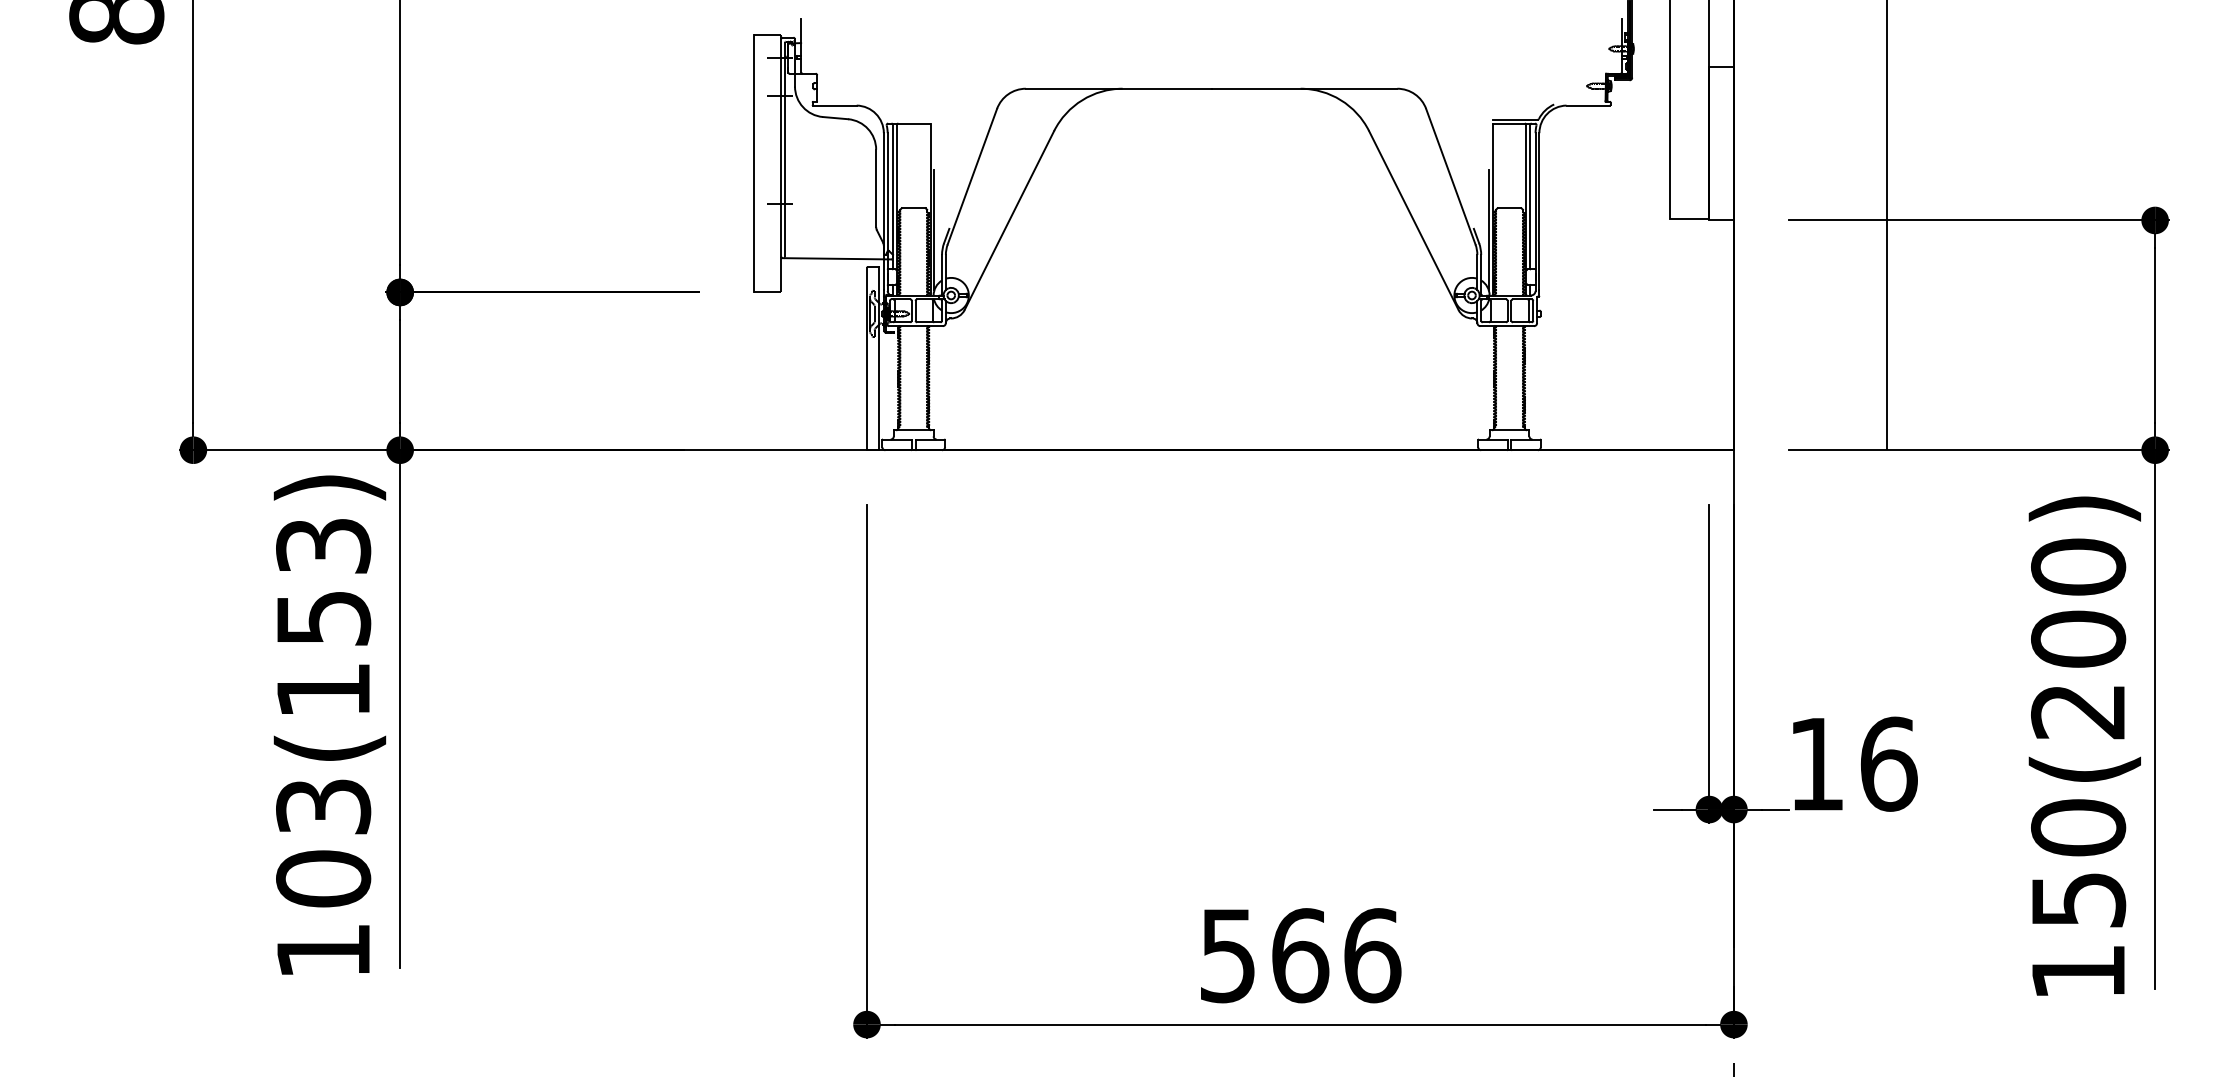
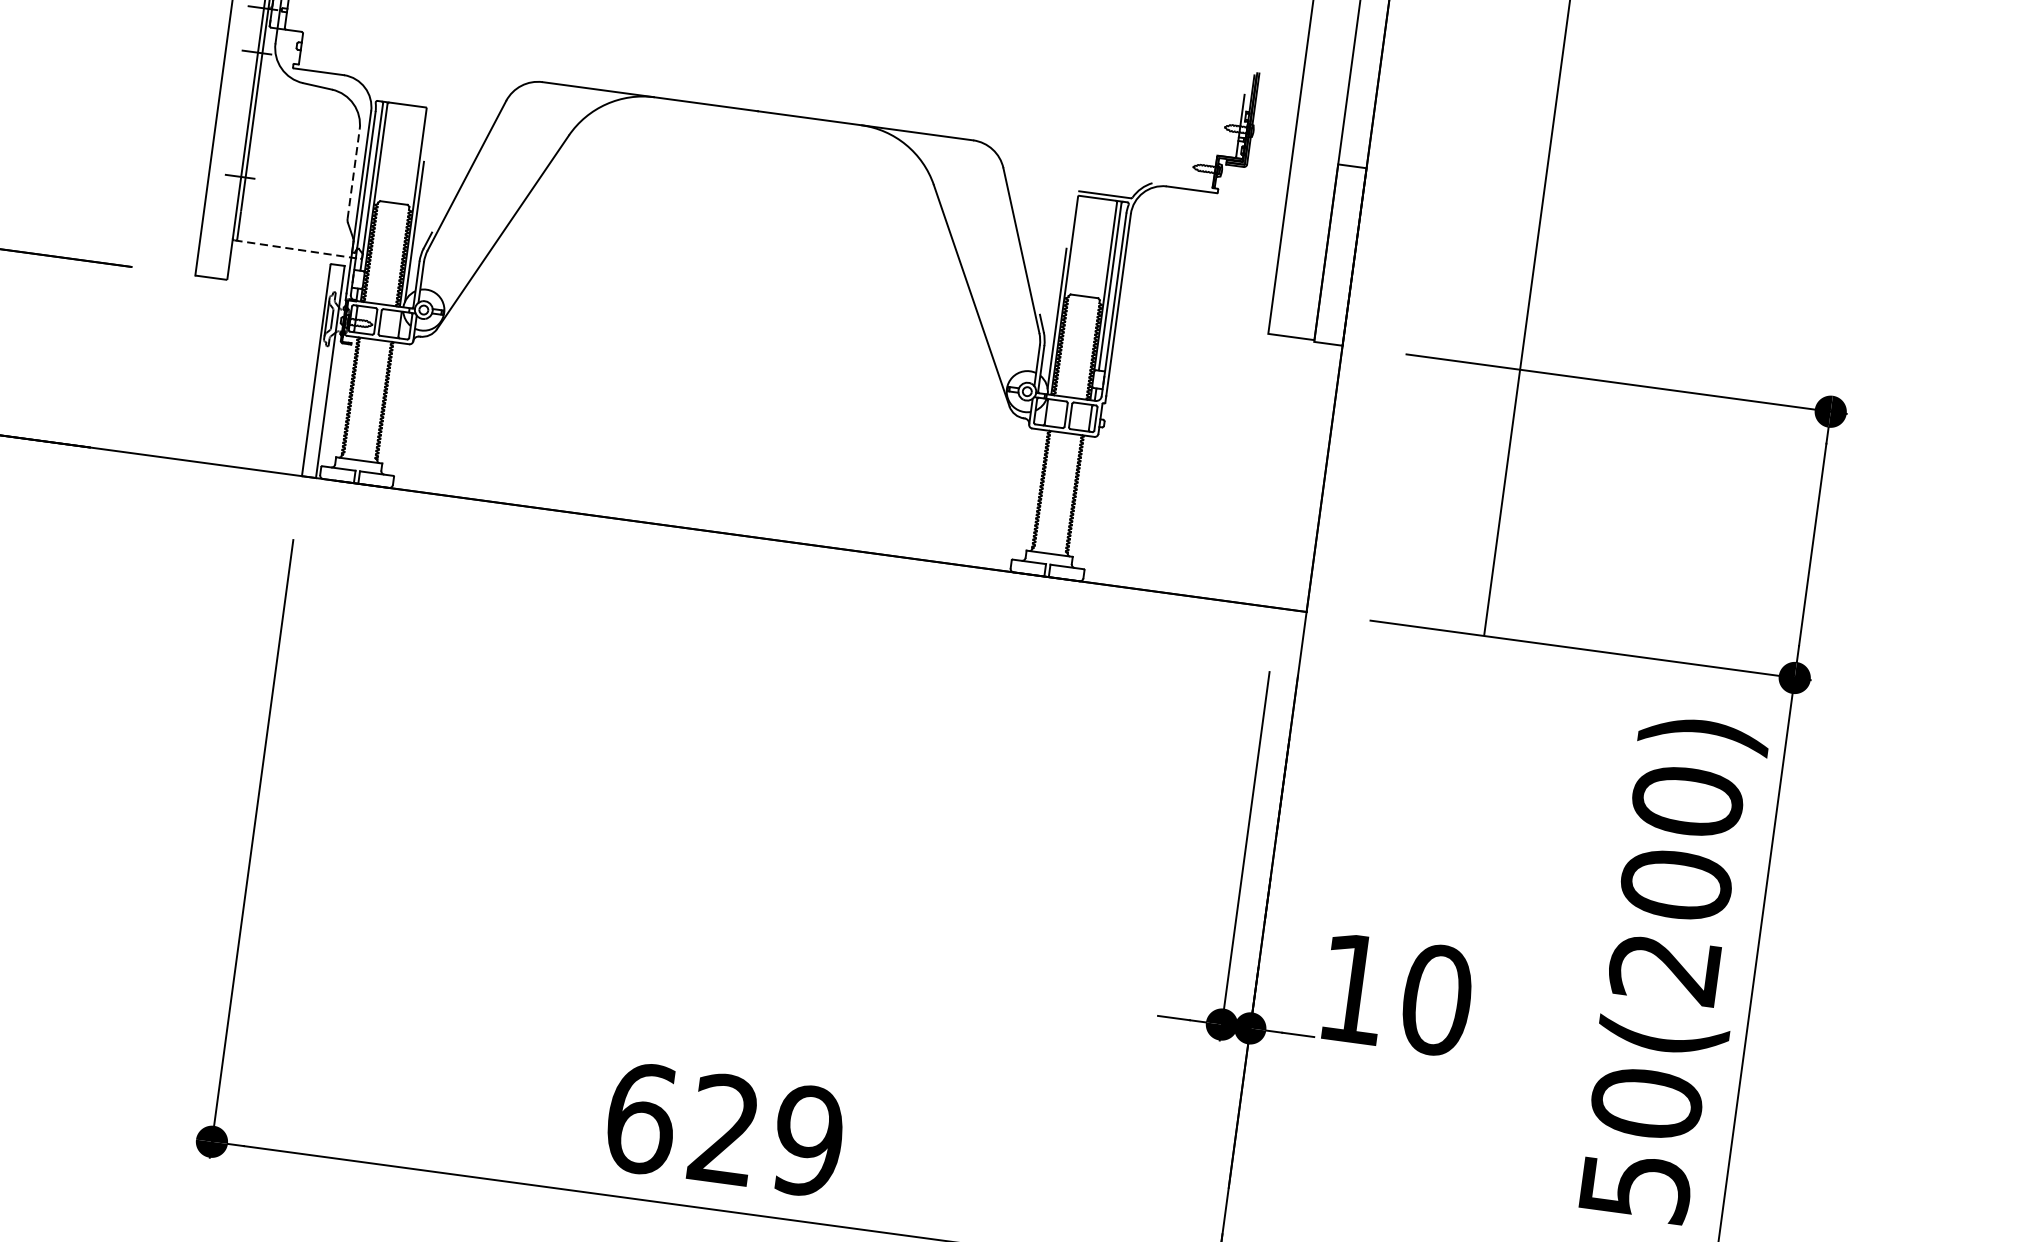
line: (876, 188) -> (353, 174), solid -> dashed
line: (837, 258) -> (297, 249), solid -> dashed
text: (1888, 763) -> (1436, 999), 16 -> 10
text: (1300, 955) -> (725, 1129), 566 -> 629

